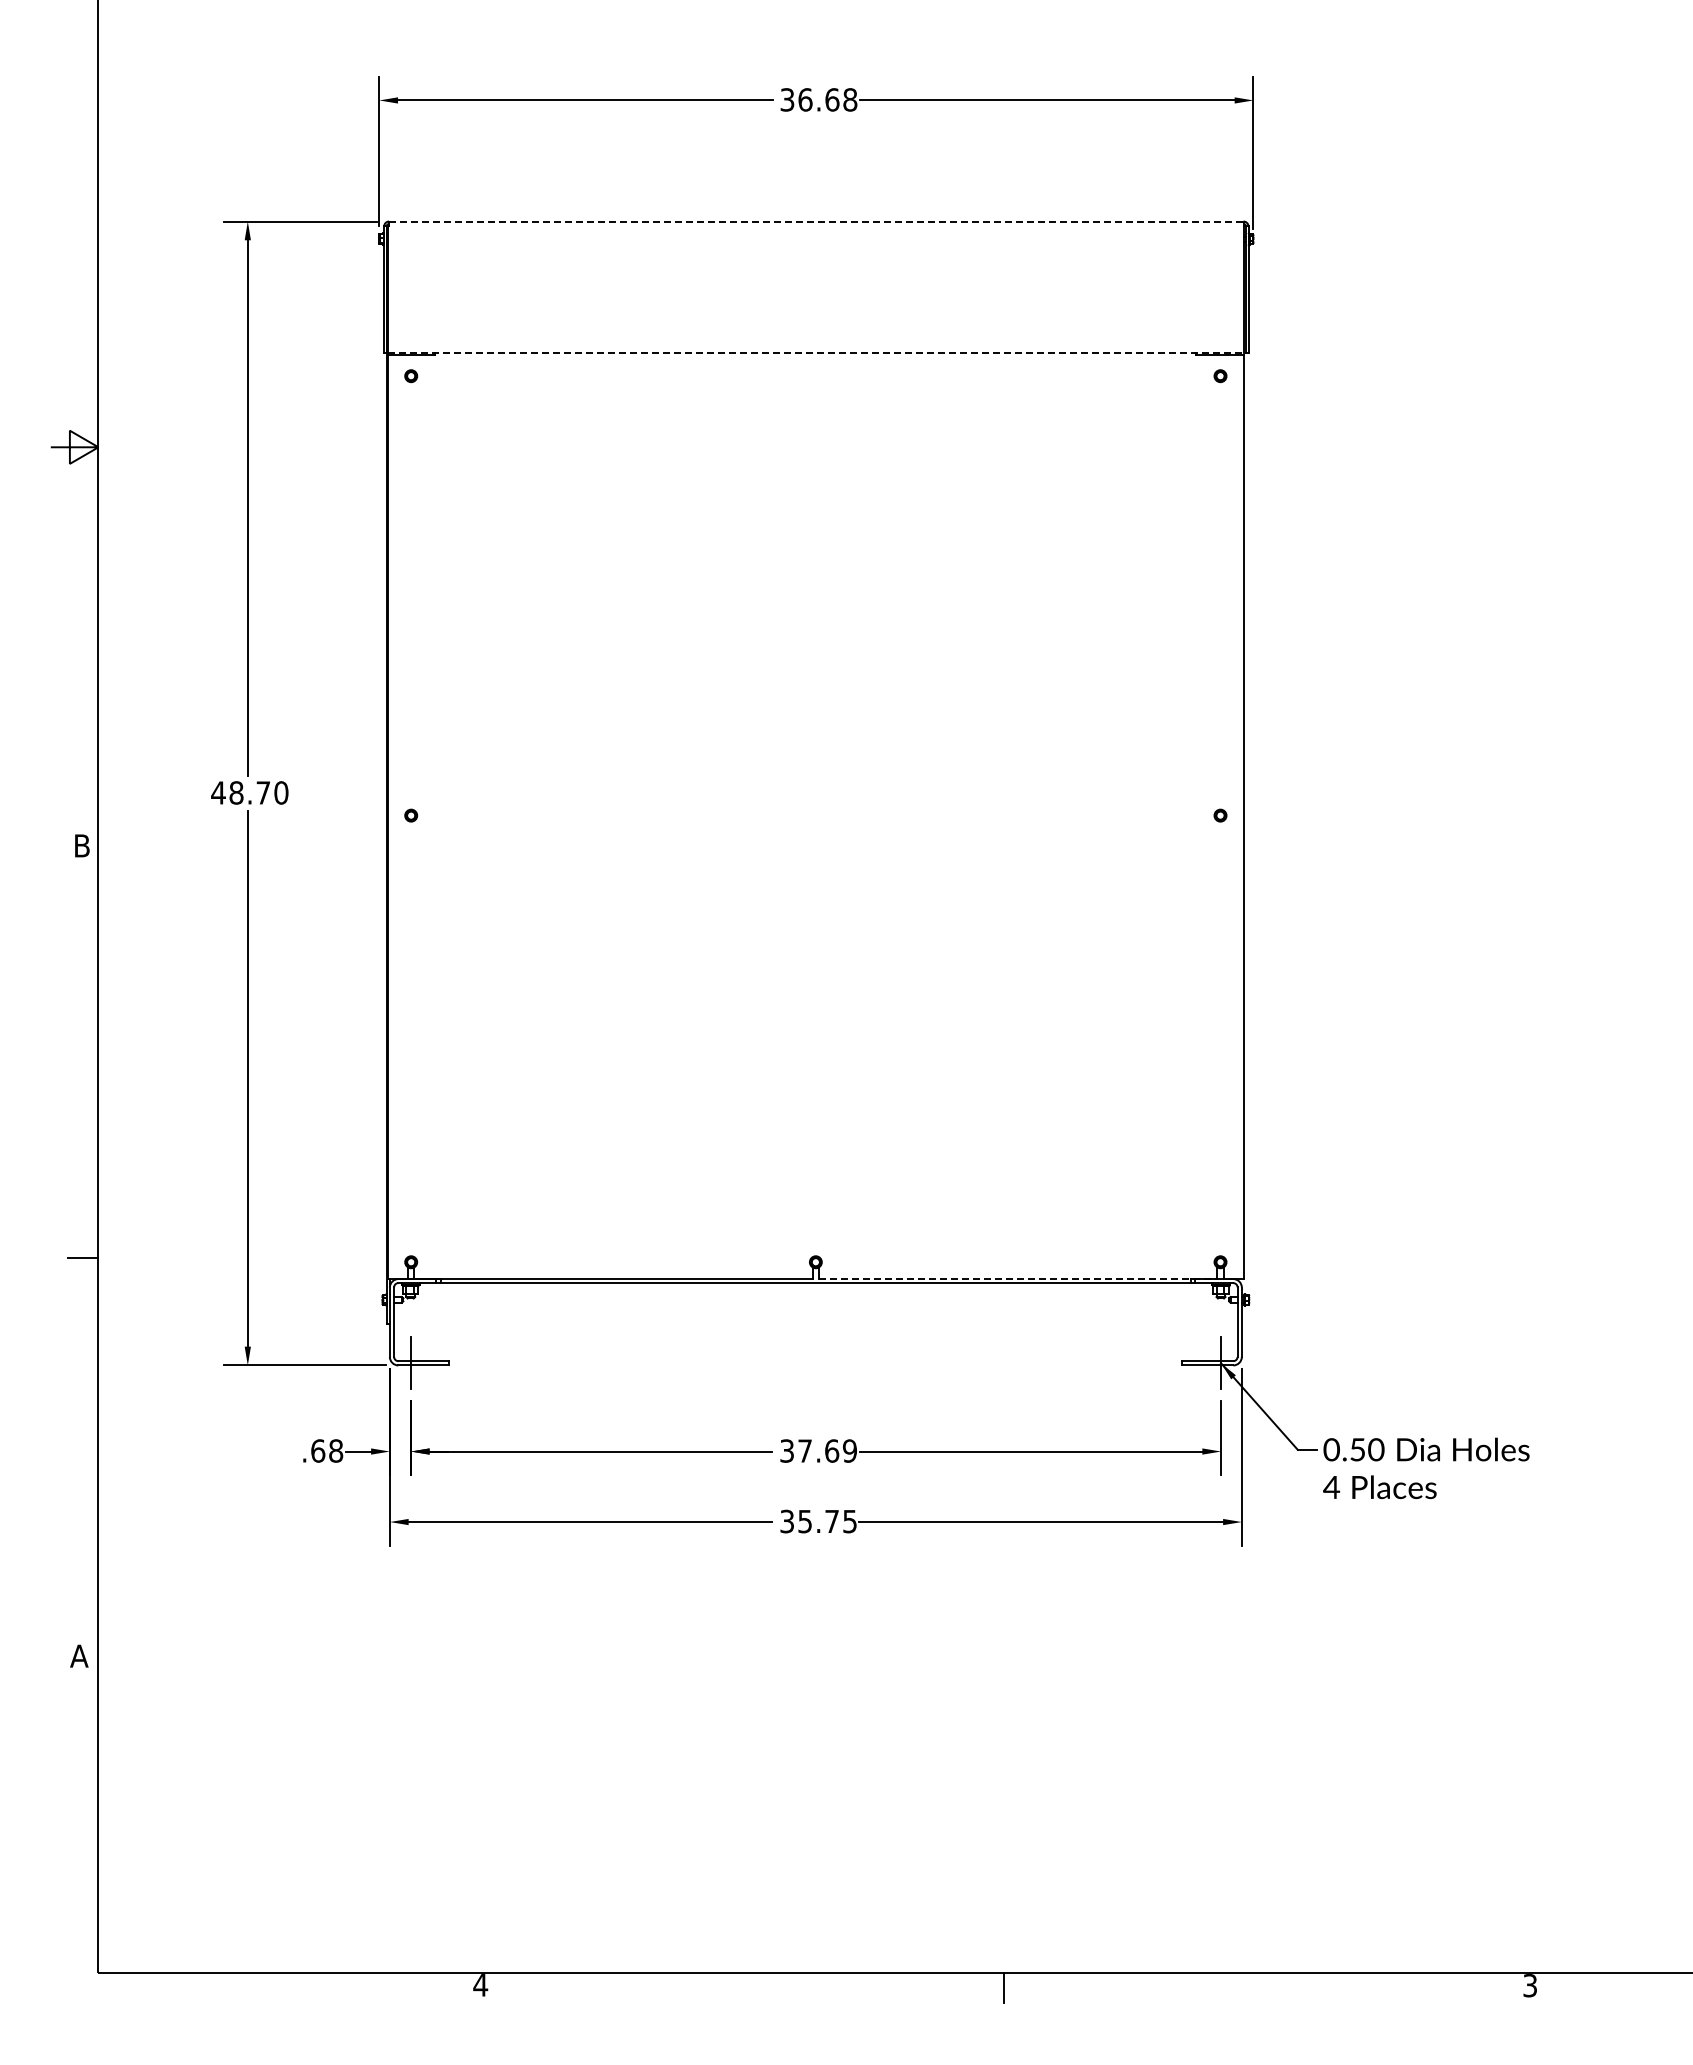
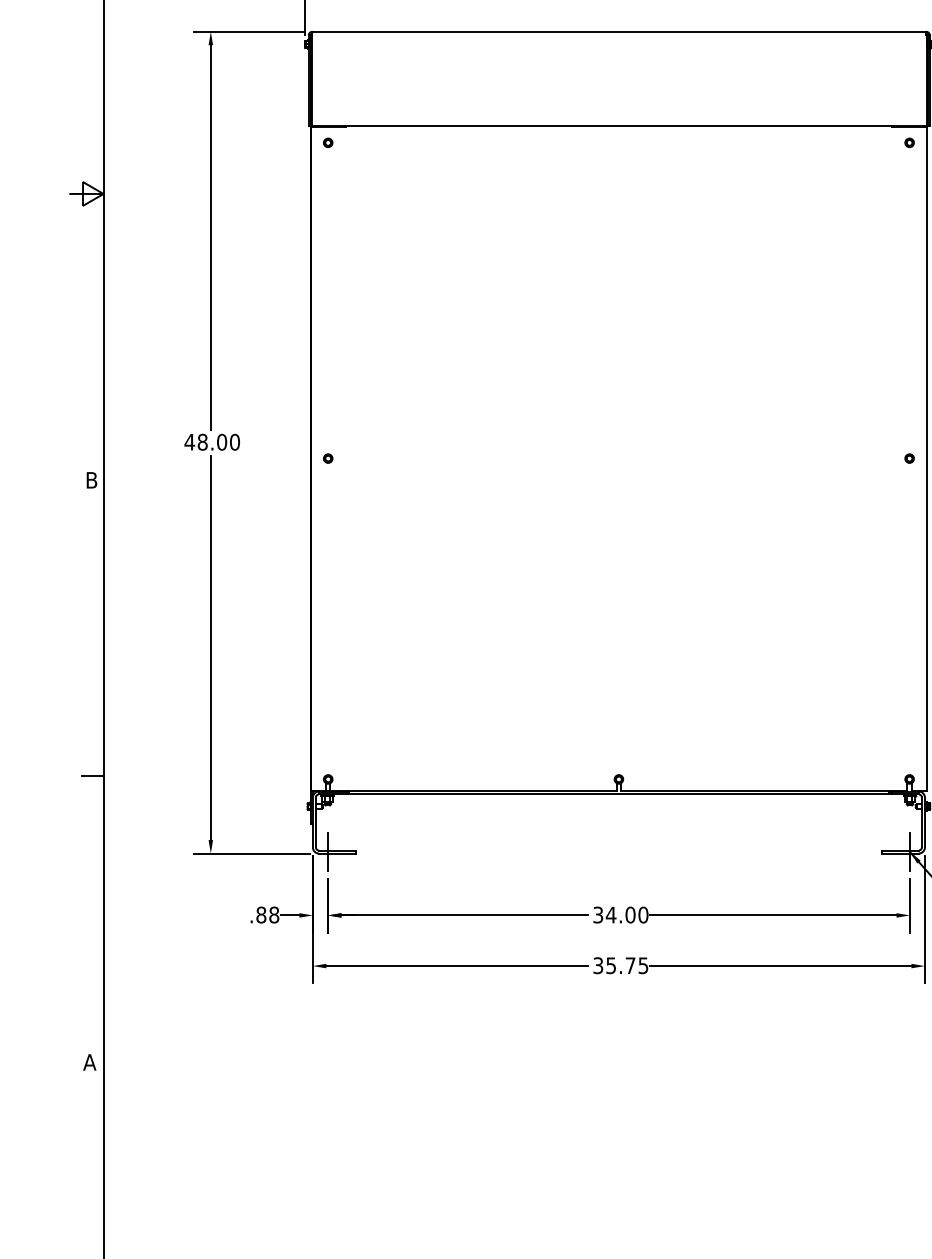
line: (816, 221) -> (619, 31), dashed -> solid
line: (816, 352) -> (619, 125), dashed -> solid
text: (263, 792) -> (222, 441), 48.70 -> 48.00
line: (1018, 1278) -> (764, 791), dashed -> solid
text: (318, 1450) -> (261, 914), .68 -> .88
text: (827, 1450) -> (627, 914), 37.69 -> 34.00

